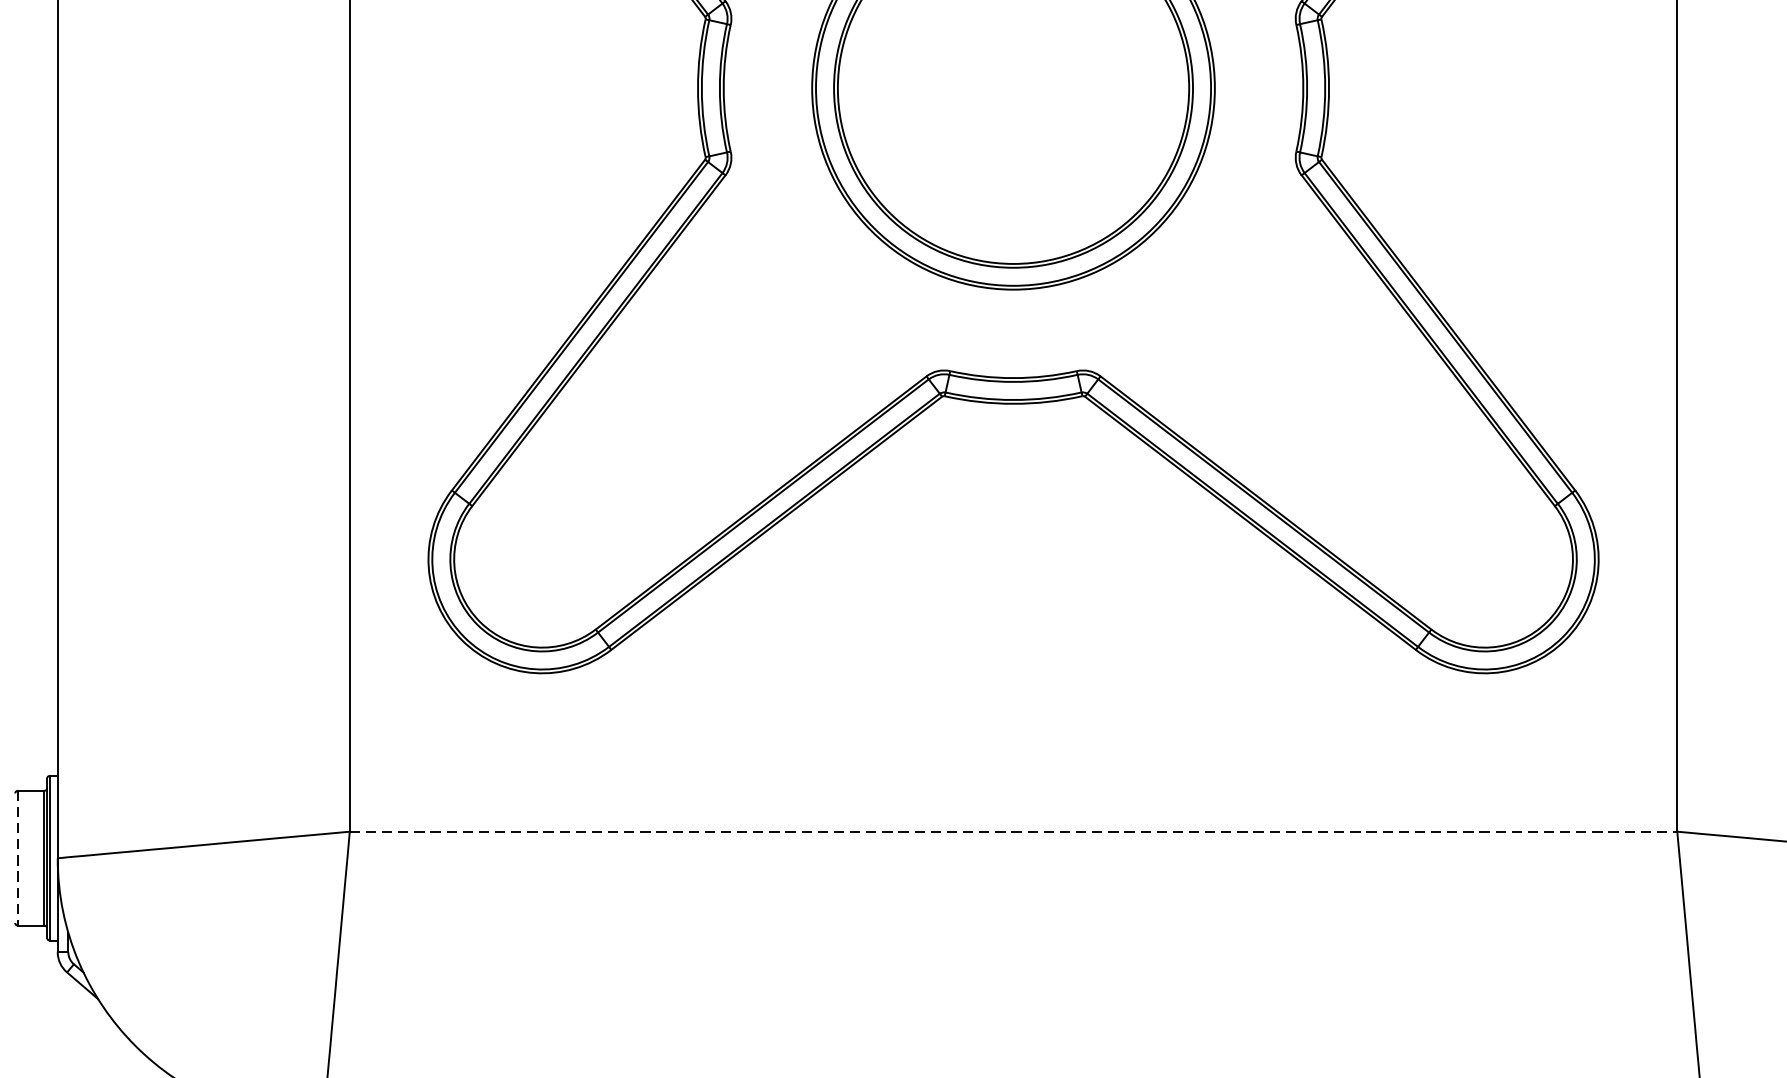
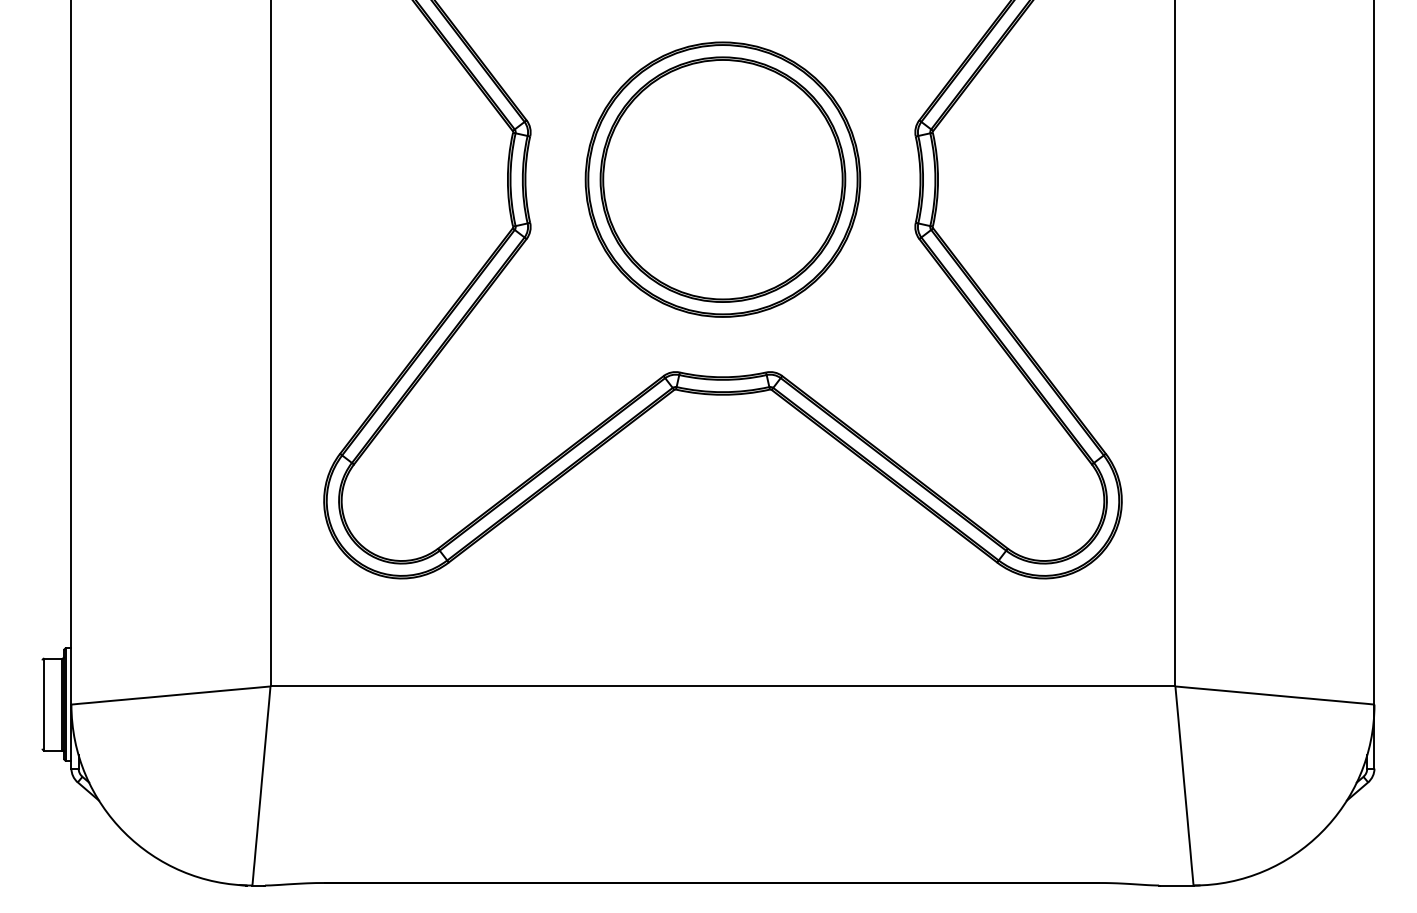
line: (1014, 831) -> (723, 686), dashed -> solid
line: (18, 858) -> (44, 704), dashed -> solid

